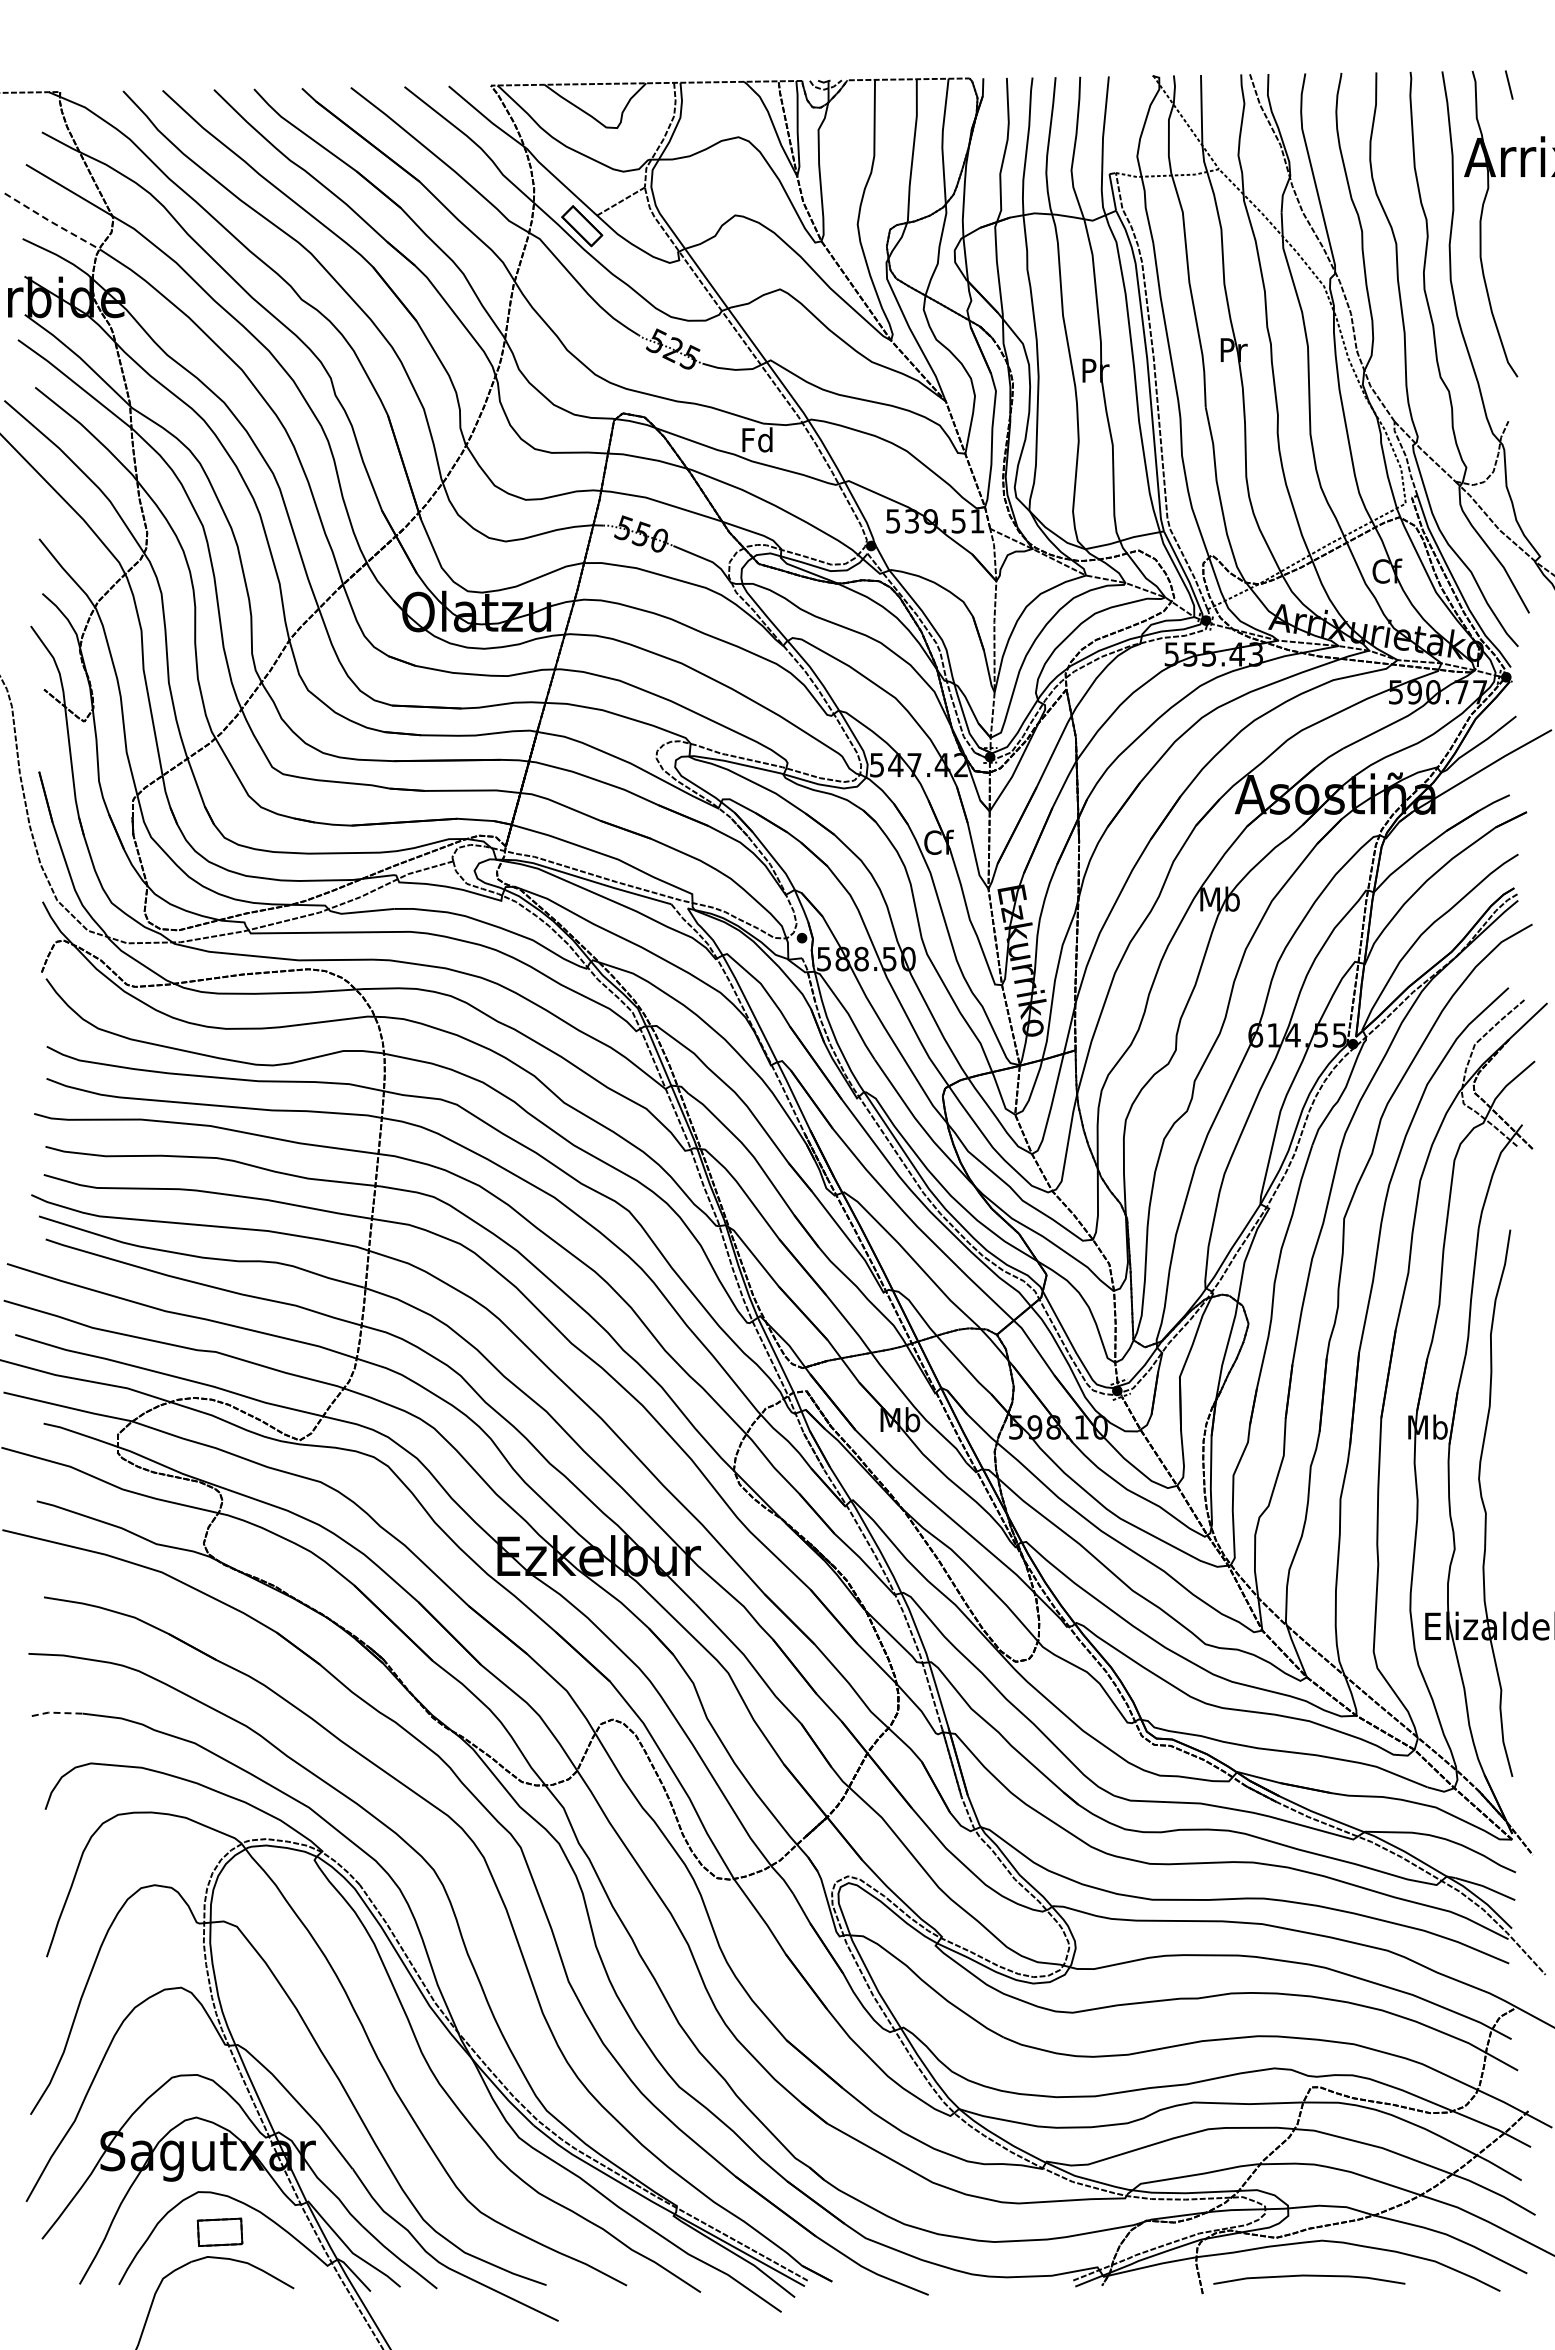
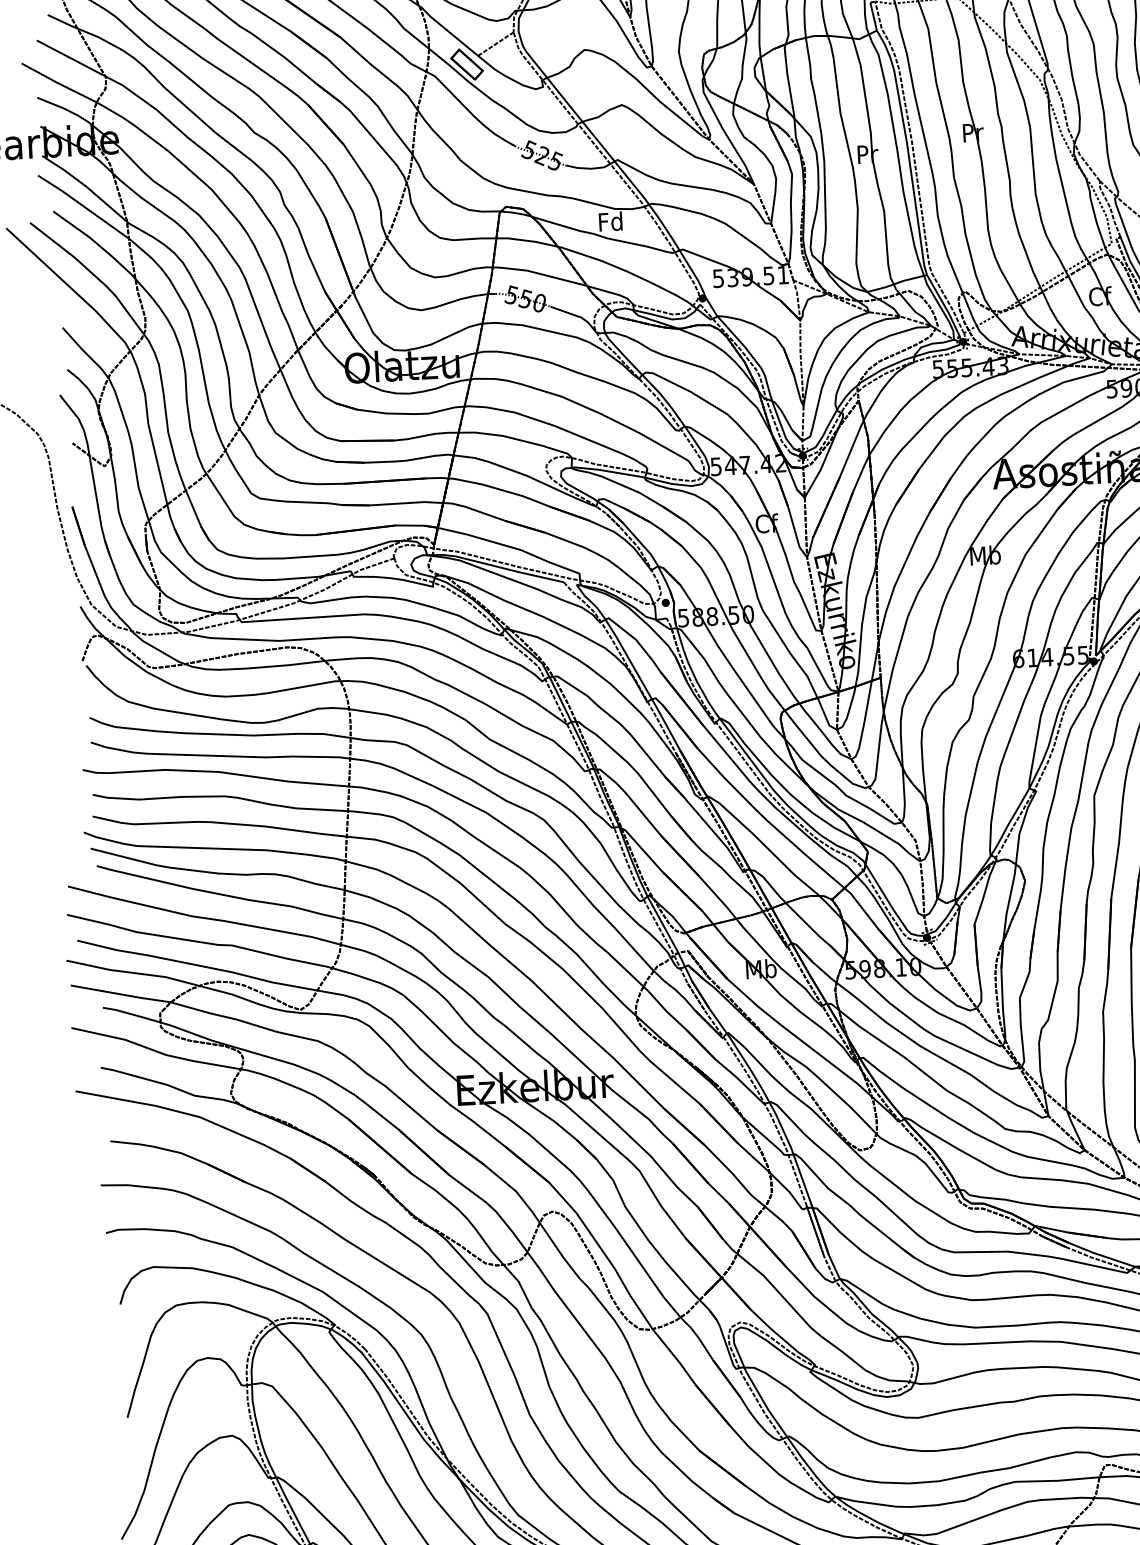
line: (51, 222) -> (58, 83), dashed -> solid
line: (57, 1712) -> (125, 1229), dashed -> solid

